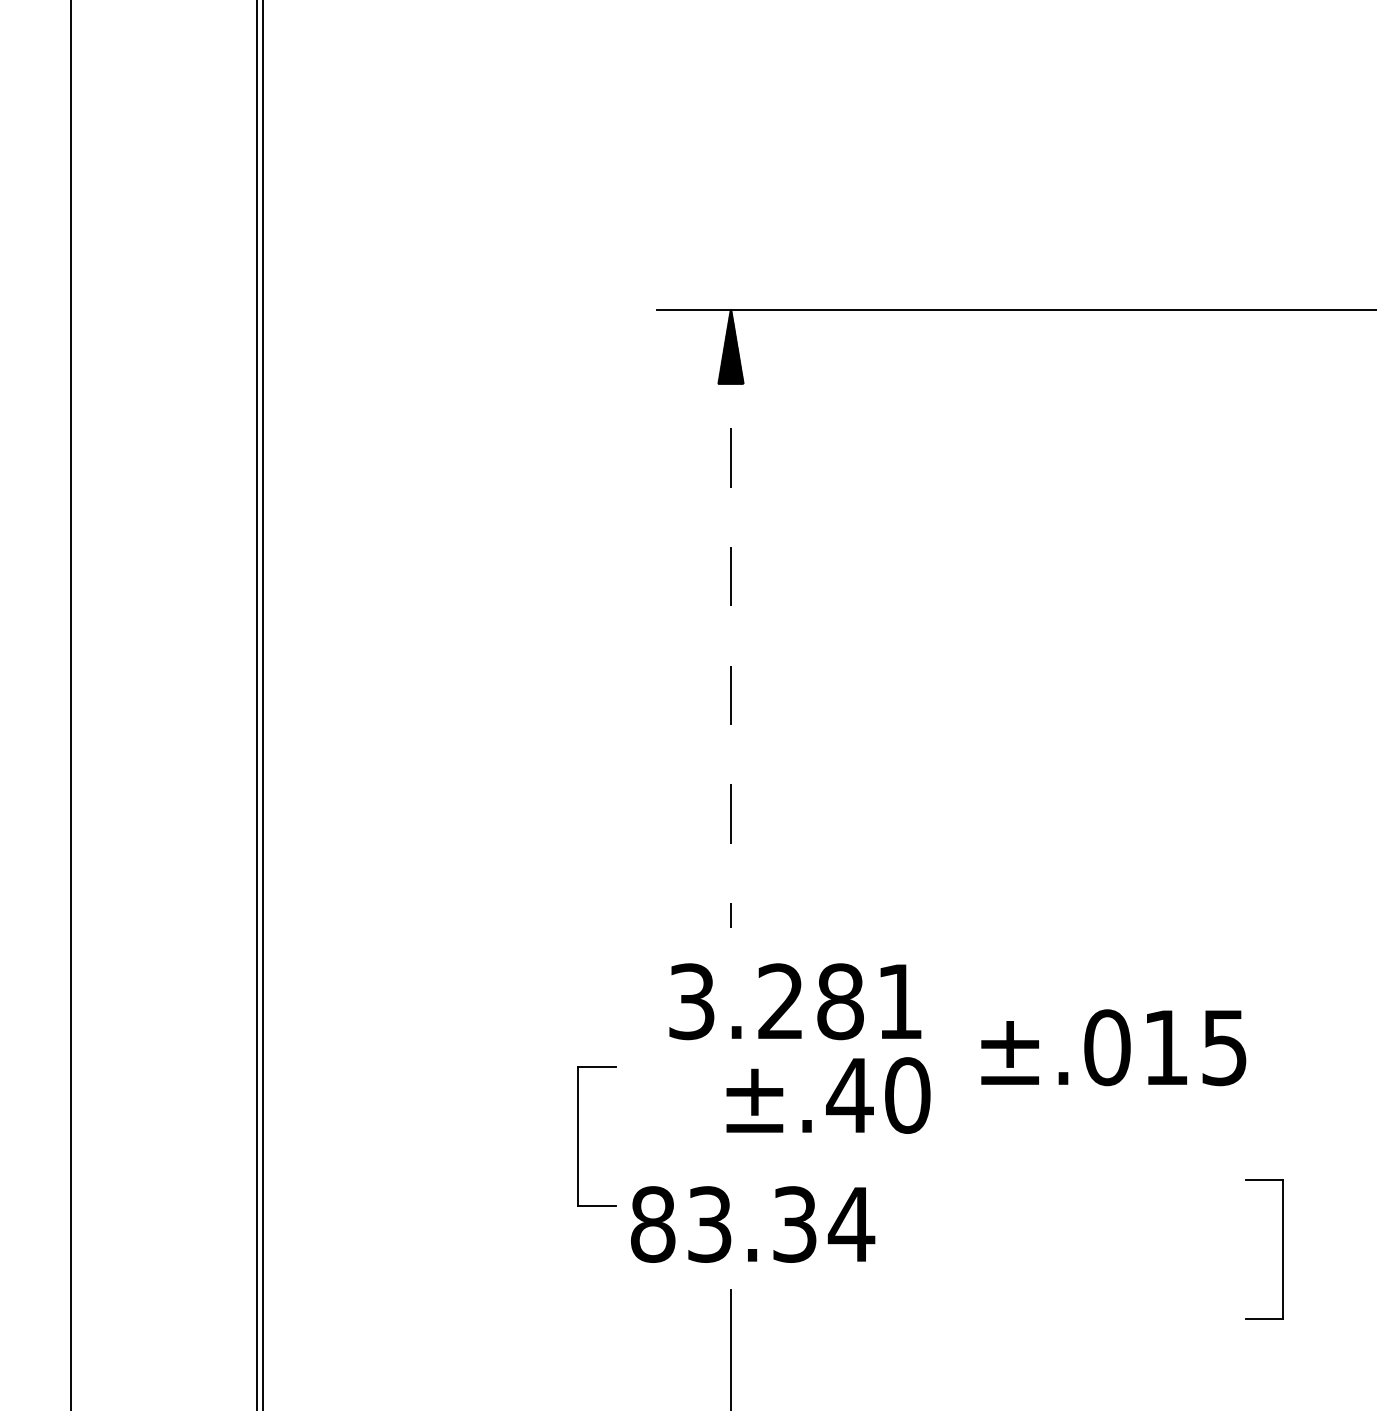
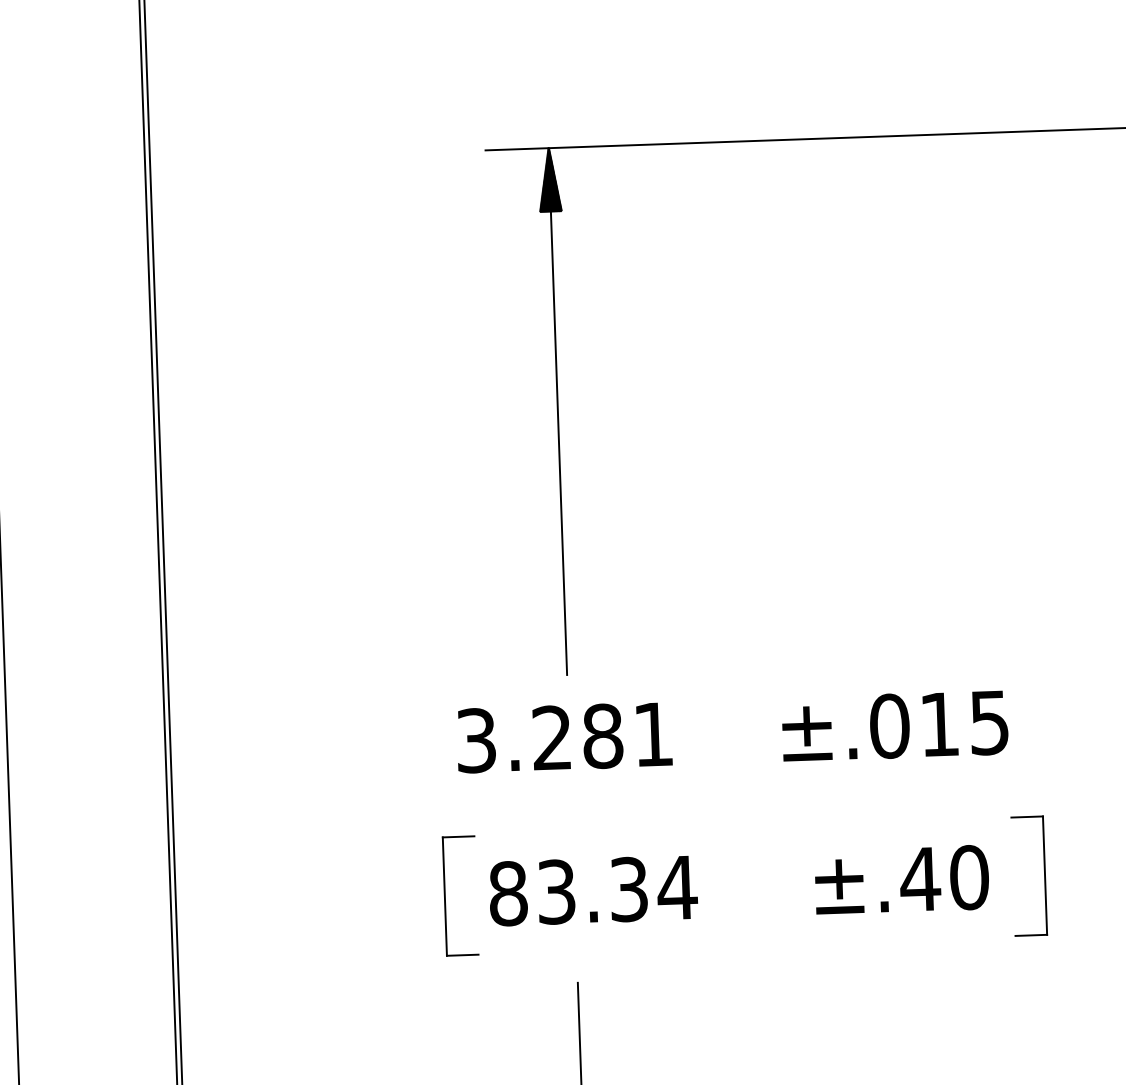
line: (730, 619) -> (557, 412), dashed -> solid
text: (795, 1001) -> (564, 737), moved
text: (1113, 1047) -> (894, 725), moved
text: (828, 1095) -> (902, 879), moved
part: (578, 1136) -> (444, 896), moved
text: (753, 1224) -> (593, 890), moved
part: (1282, 1249) -> (1044, 875), moved

